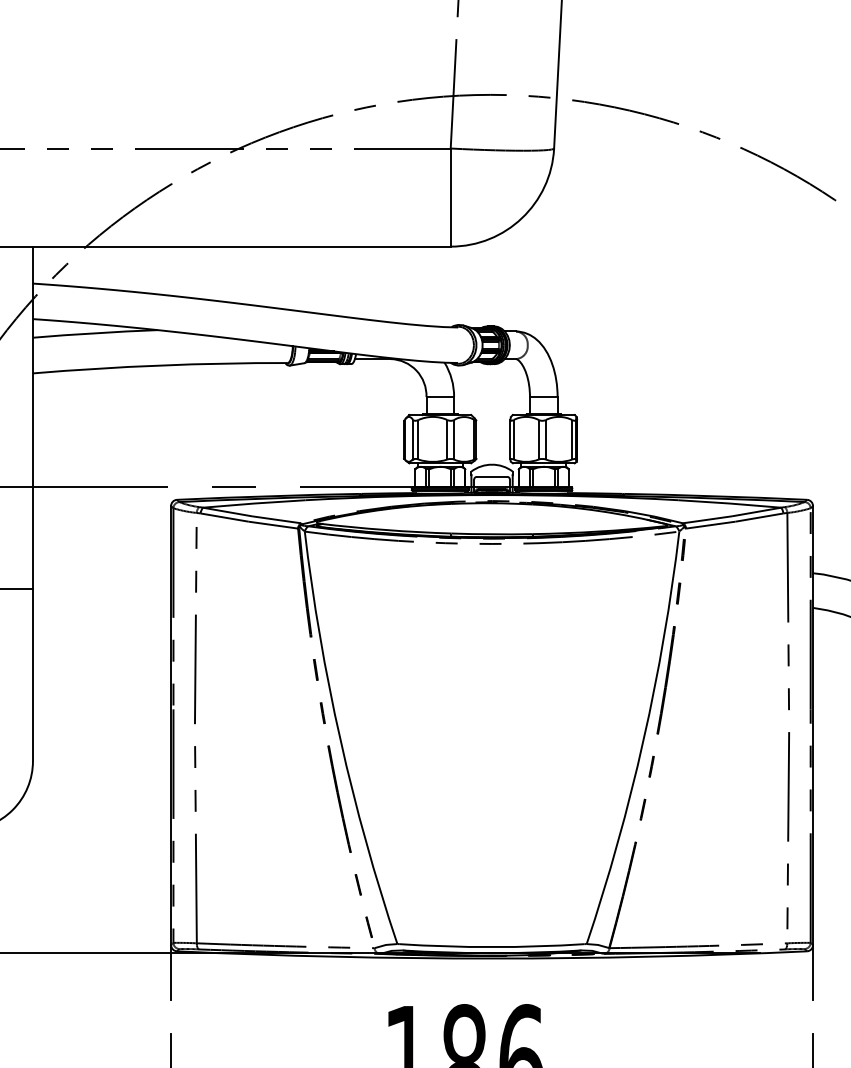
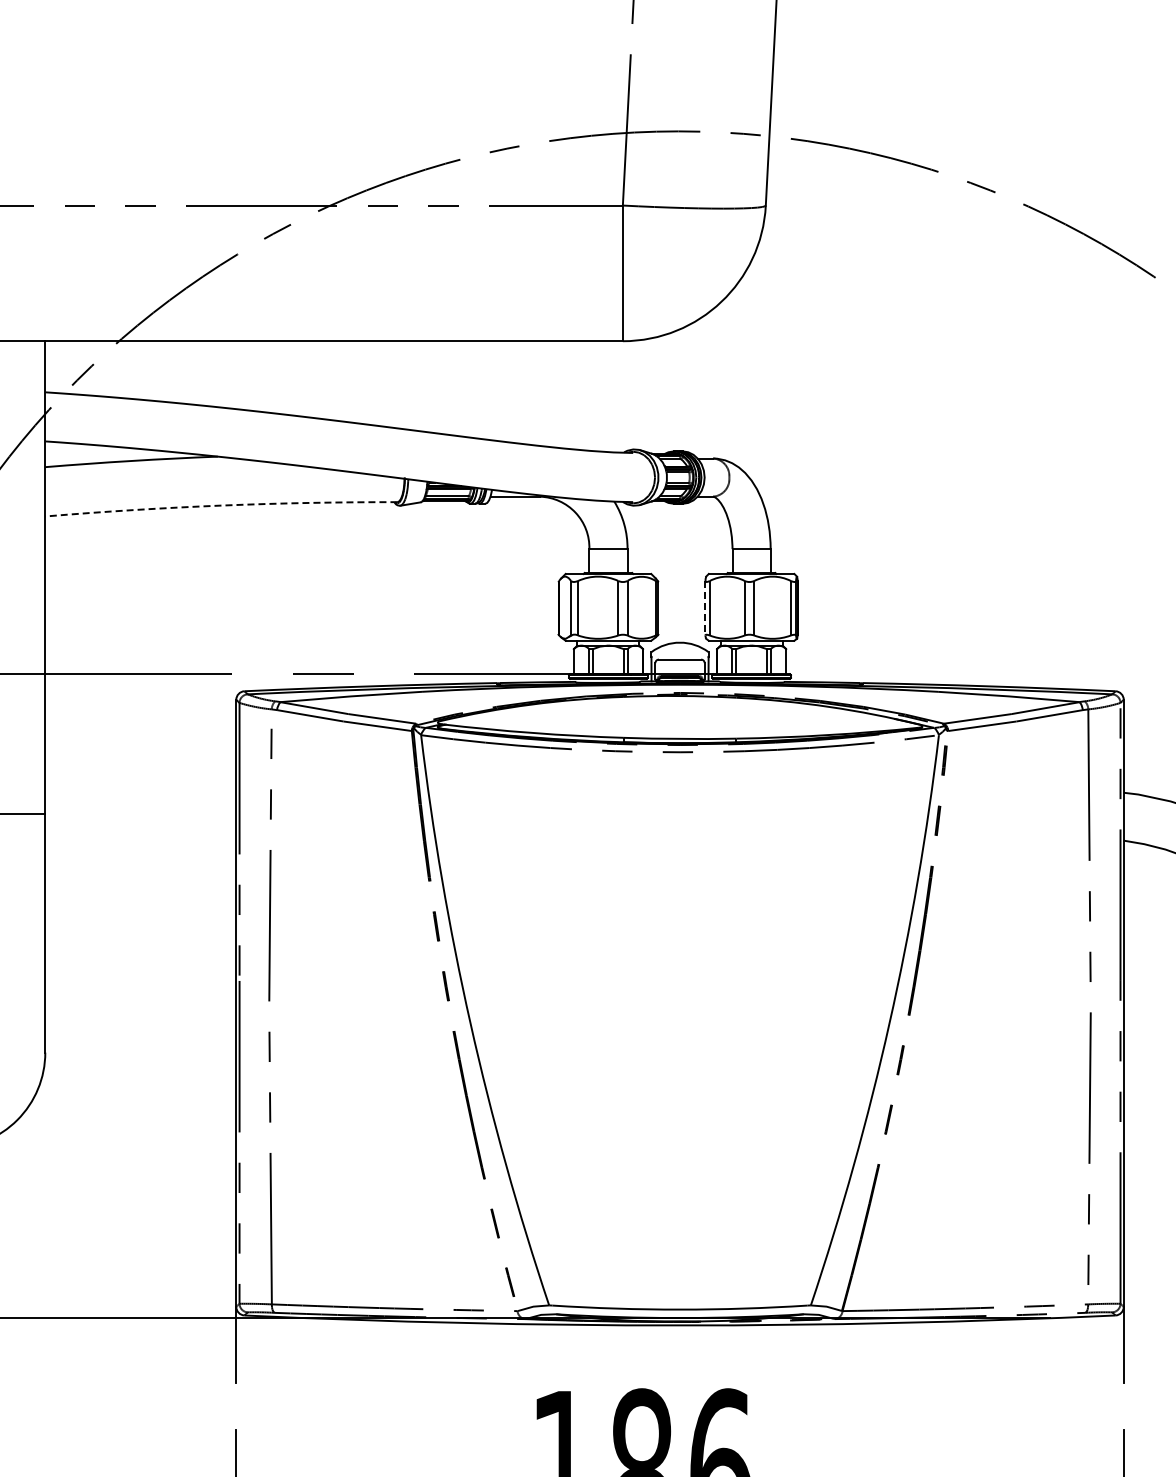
arc: (160, 365) -> (221, 505), solid -> dashed
line: (510, 439) -> (705, 608), solid -> dashed

